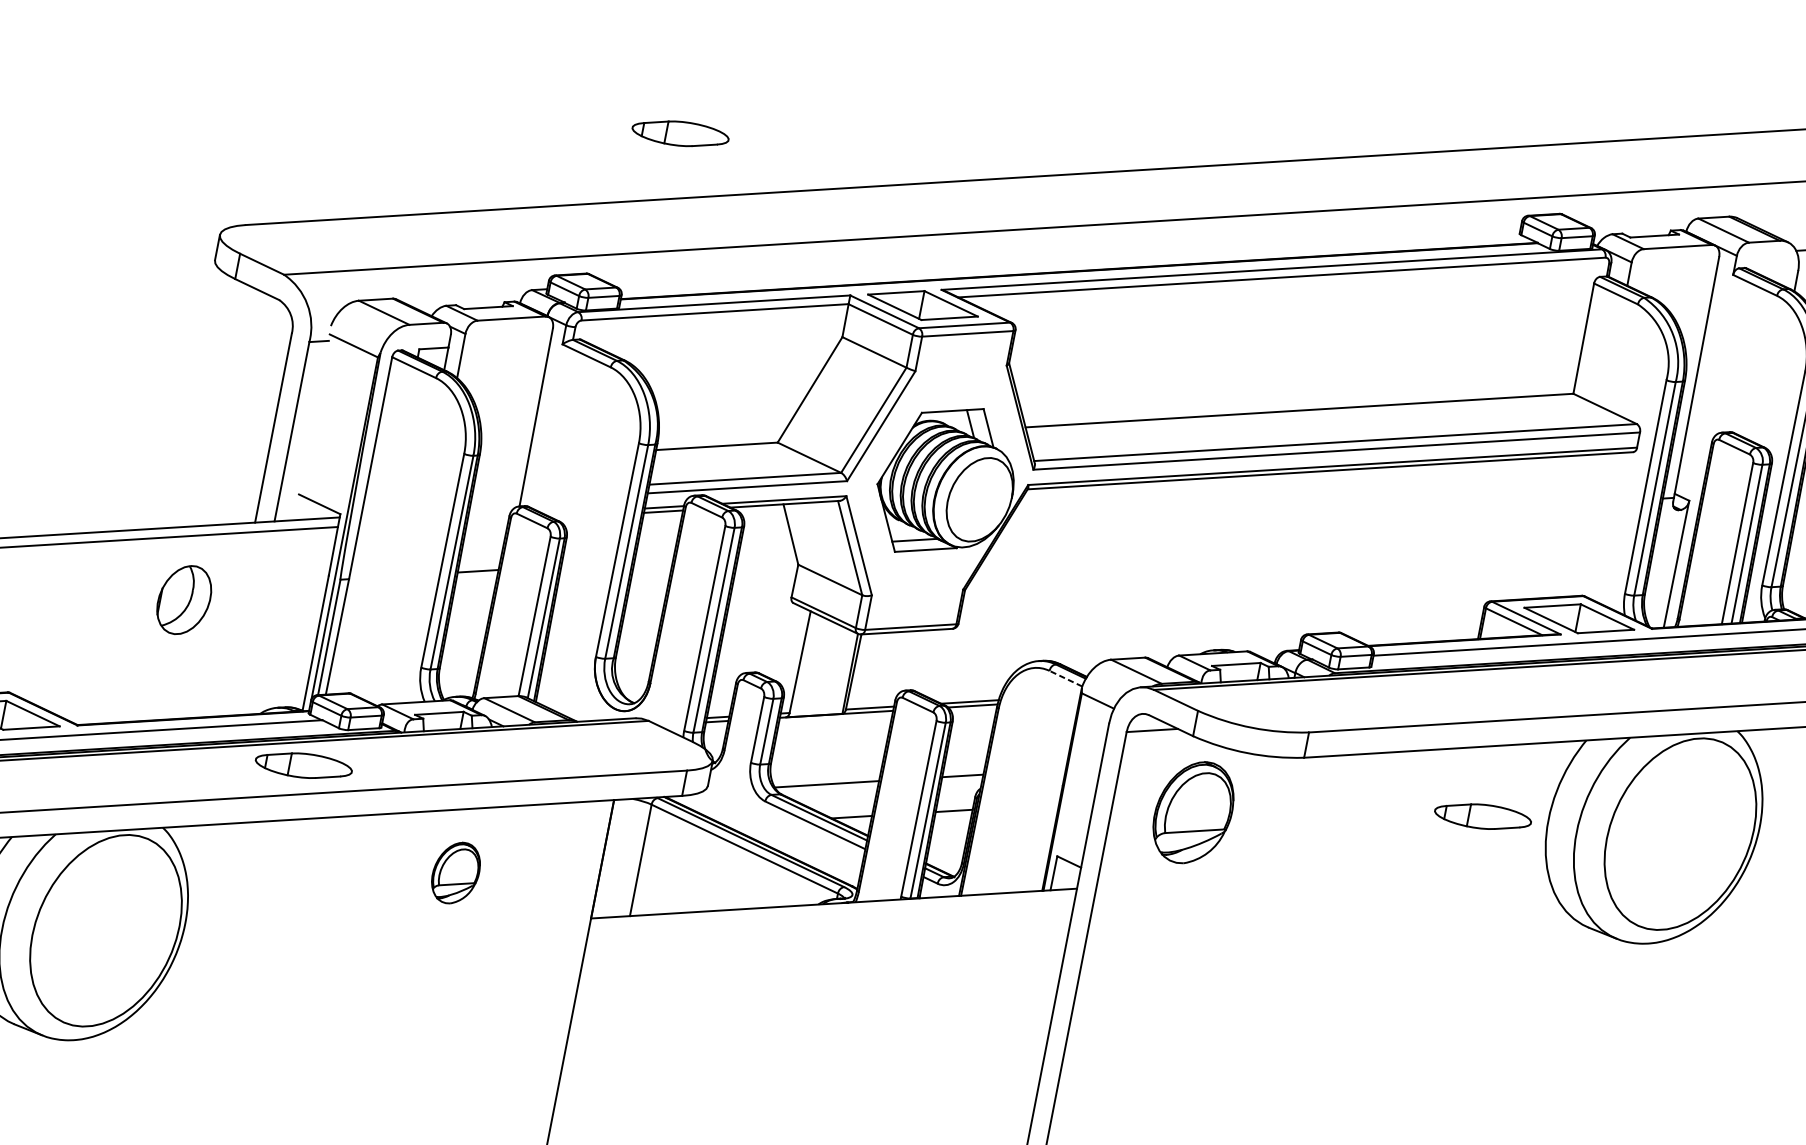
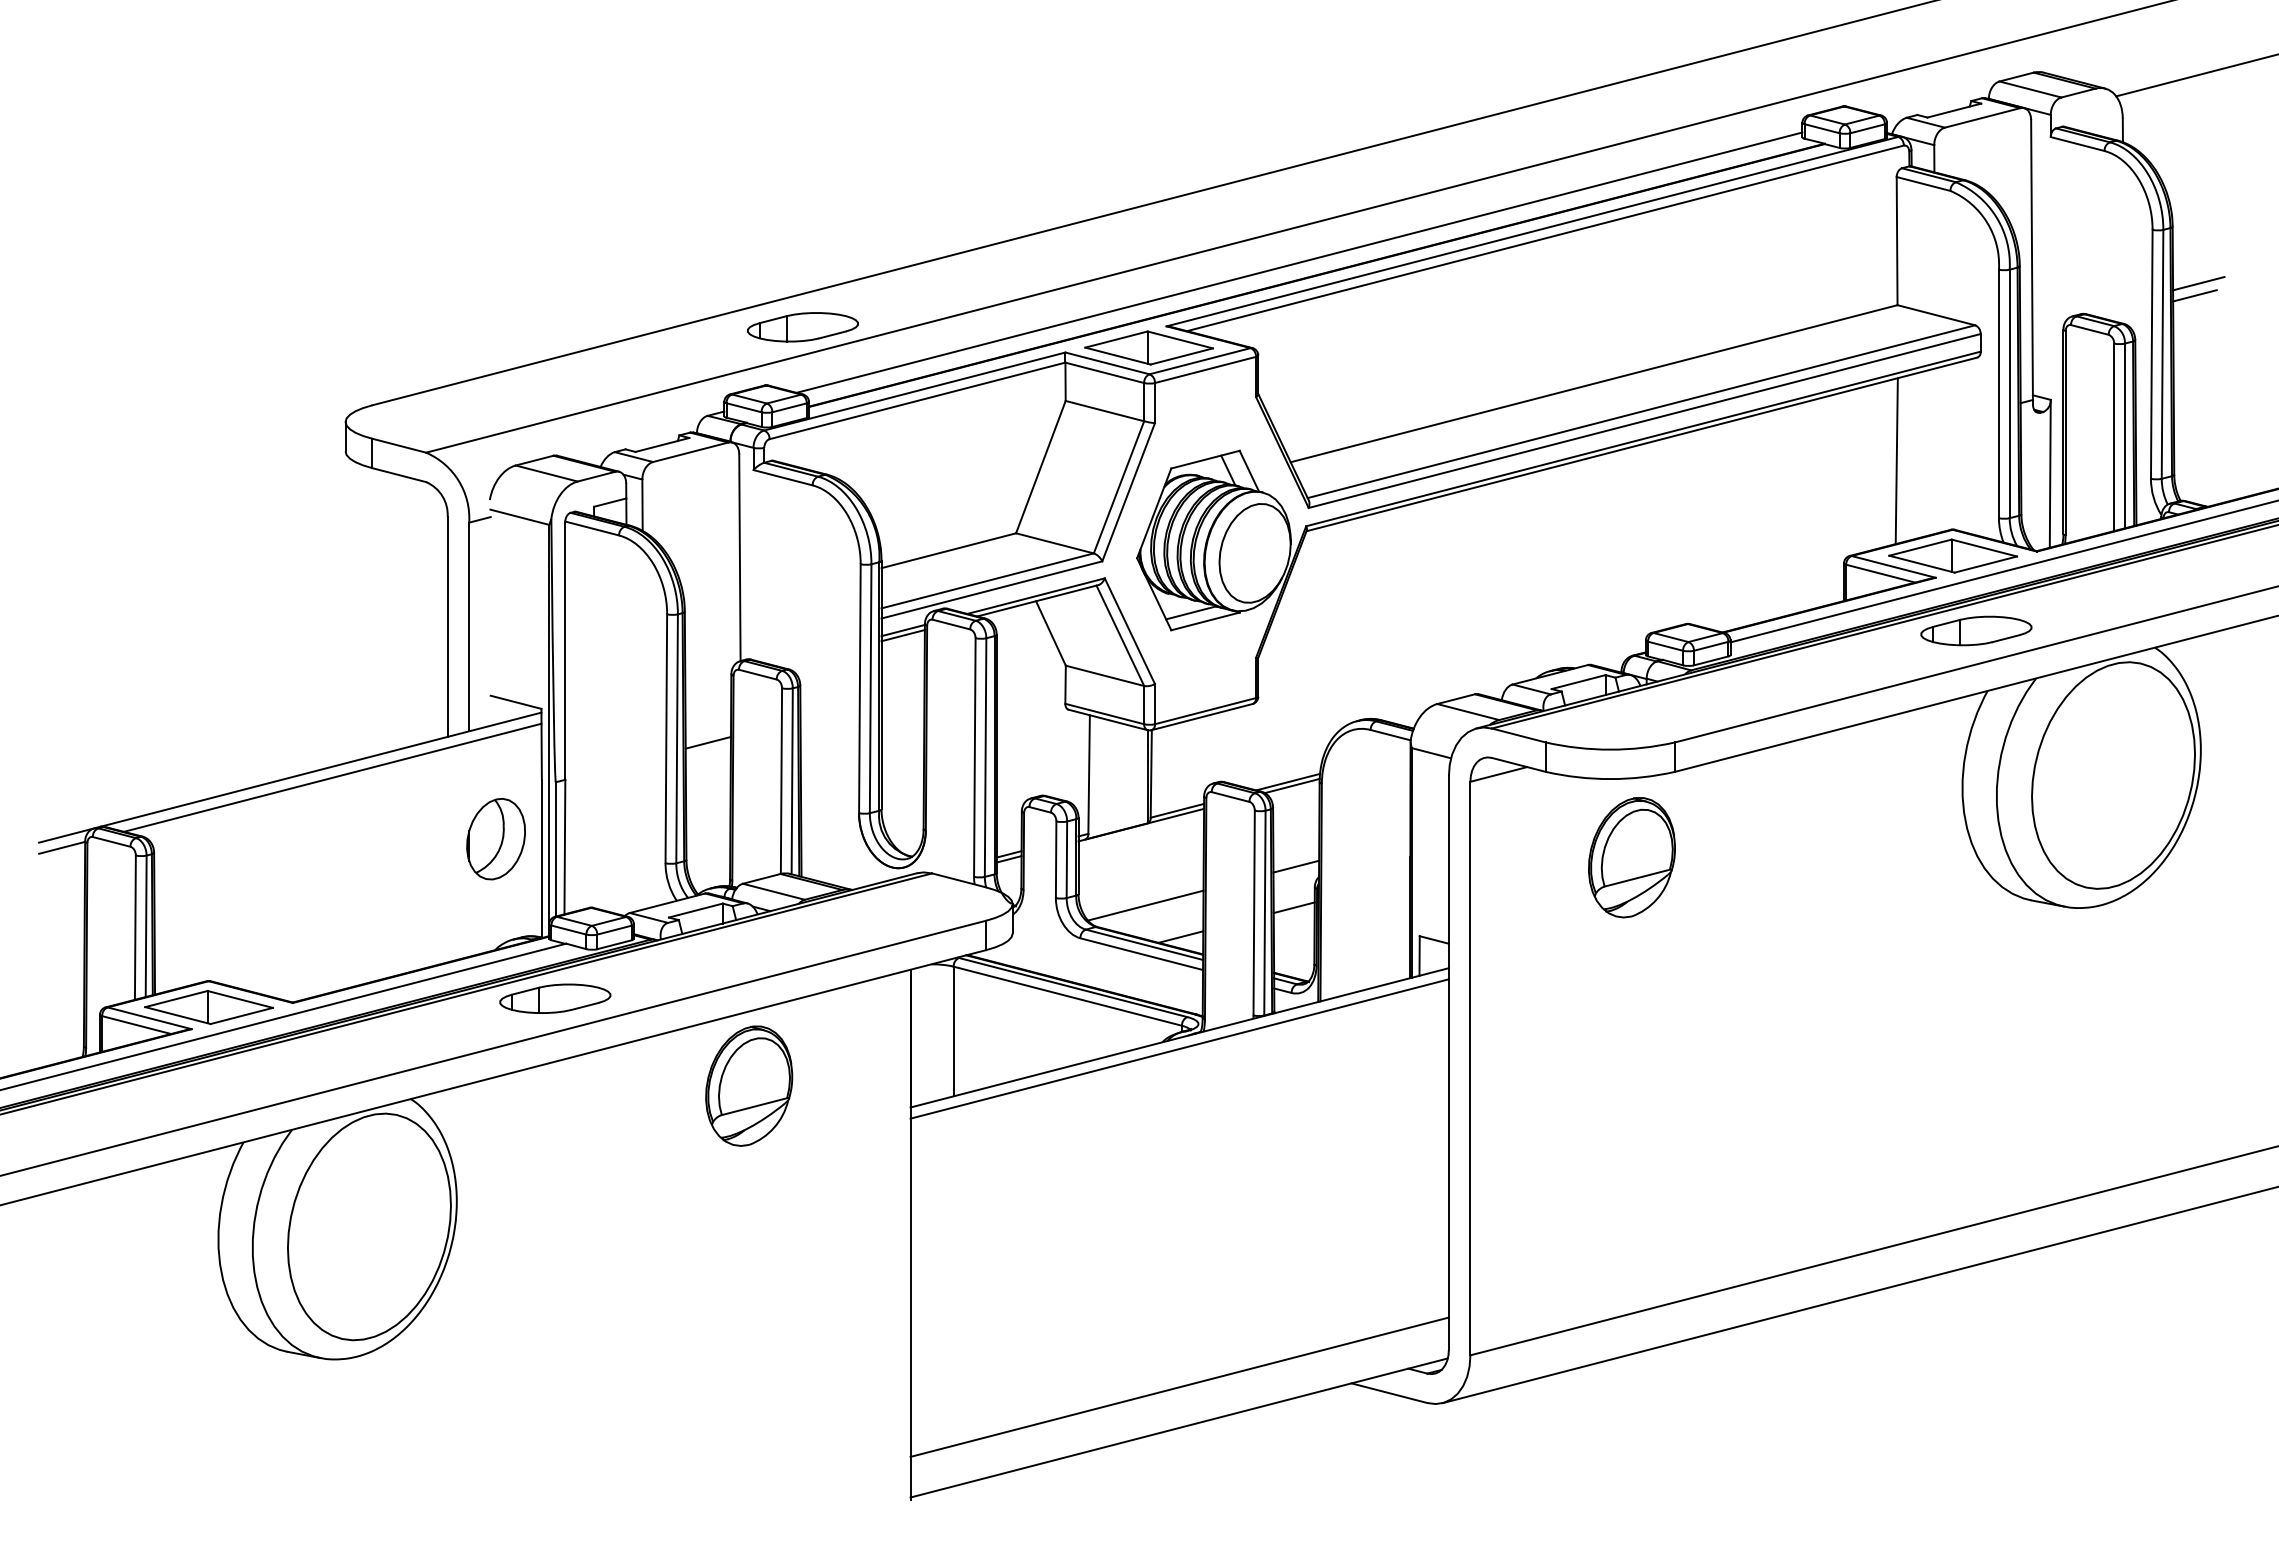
part: (680, 133) -> (802, 327), moved
line: (1066, 257) -> (1299, 262), added
line: (1546, 527) -> (1896, 461), added
part: (183, 600) -> (495, 839), moved
line: (1065, 678) -> (1390, 735), dashed -> solid
part: (1193, 812) -> (1631, 857), moved
part: (1483, 816) -> (1976, 630), moved
part: (456, 872) -> (749, 1085), size x1.67
line: (832, 912) -> (1179, 1048), added

